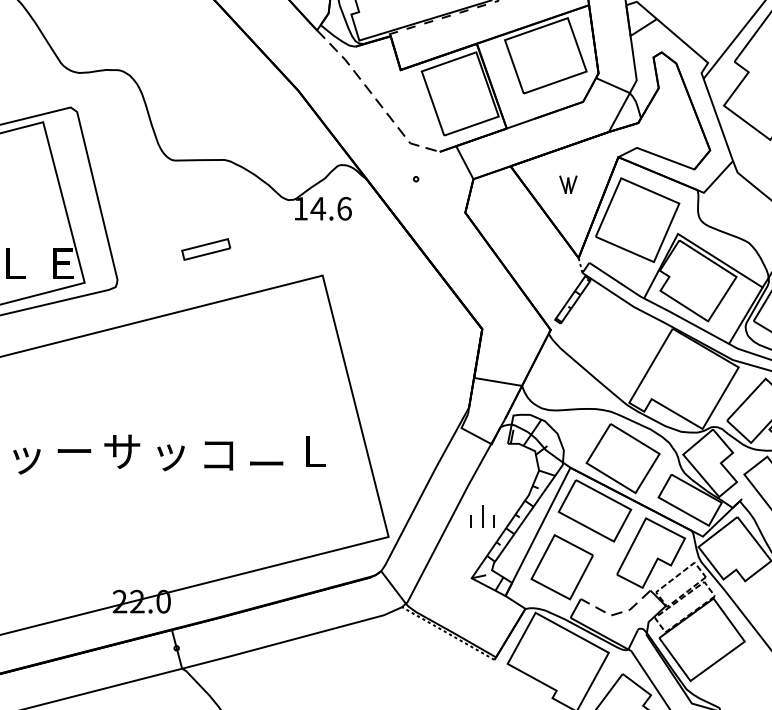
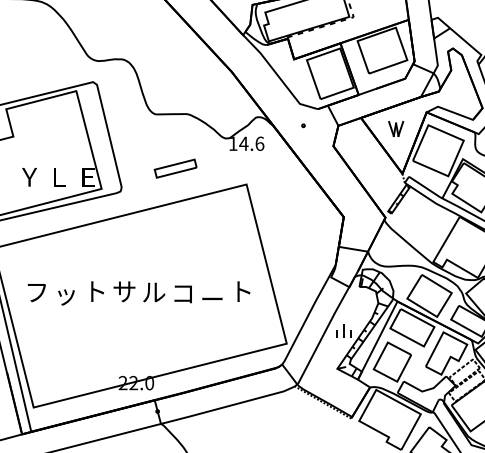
line: (375, 98) -> (278, 76), dashed -> solid
part: (568, 185) -> (396, 129), size x1.43
part: (205, 249) -> (175, 168), size x1.43
text: (74, 451) -> (95, 291), ー -> ト
text: (317, 451) -> (243, 291), Ｌ -> ト
text: (171, 452) -> (154, 292), ッ -> ル
line: (618, 613) -> (426, 390), dashed -> solid

